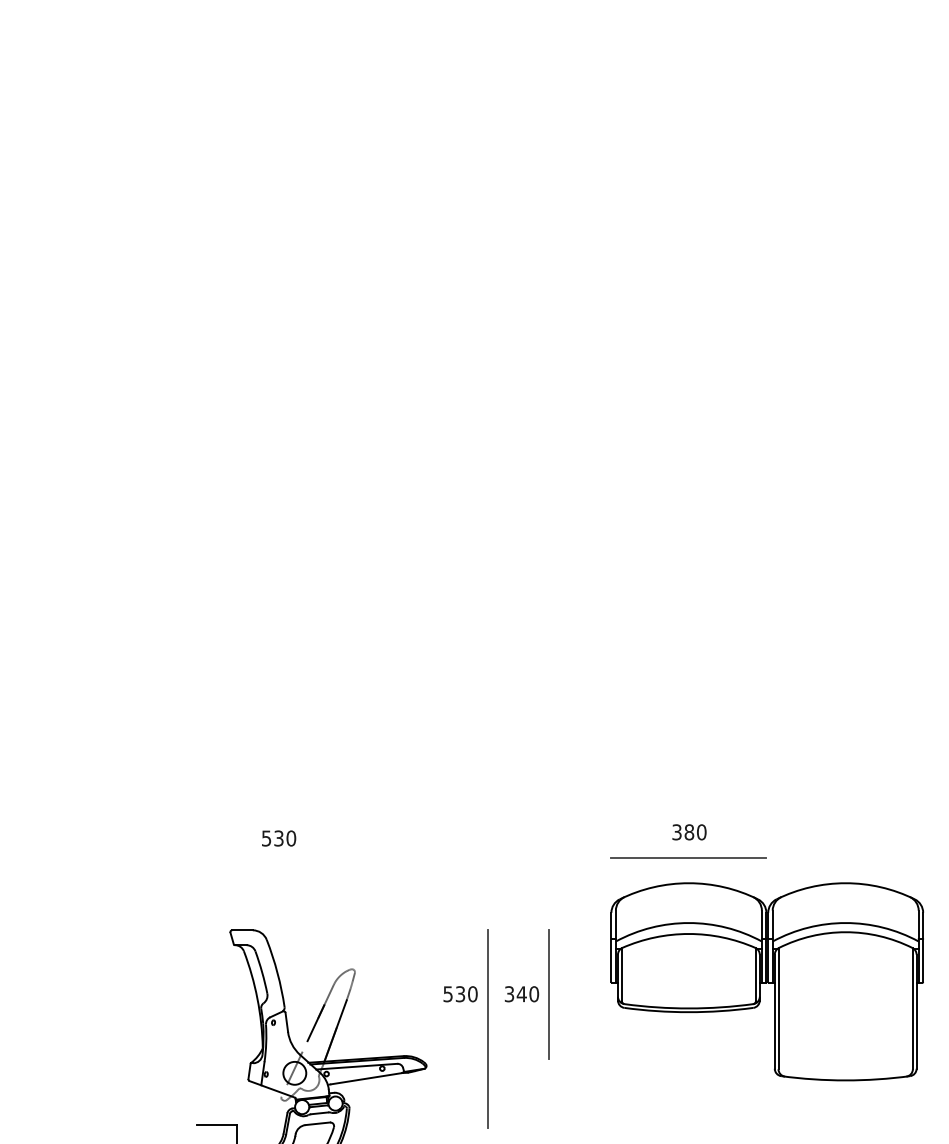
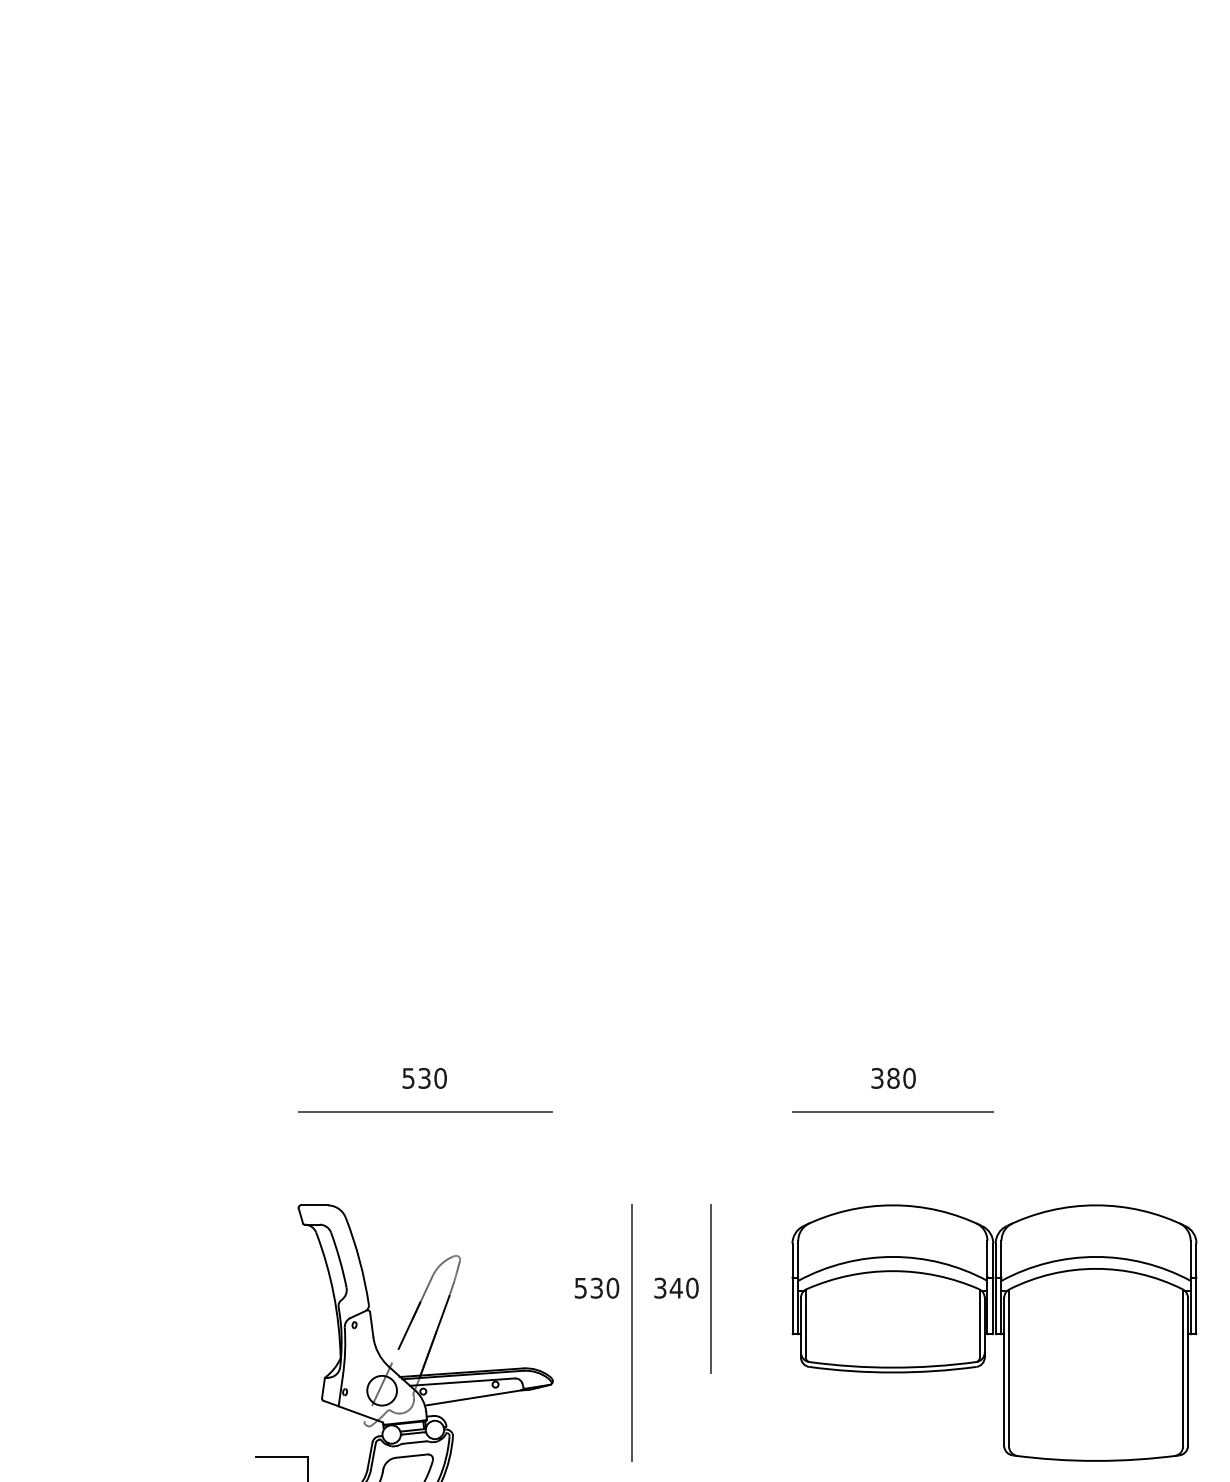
text: (278, 838) -> (424, 1078), moved
line: (327, 857) -> (424, 1111), added
part: (767, 981) -> (994, 1332), moved

